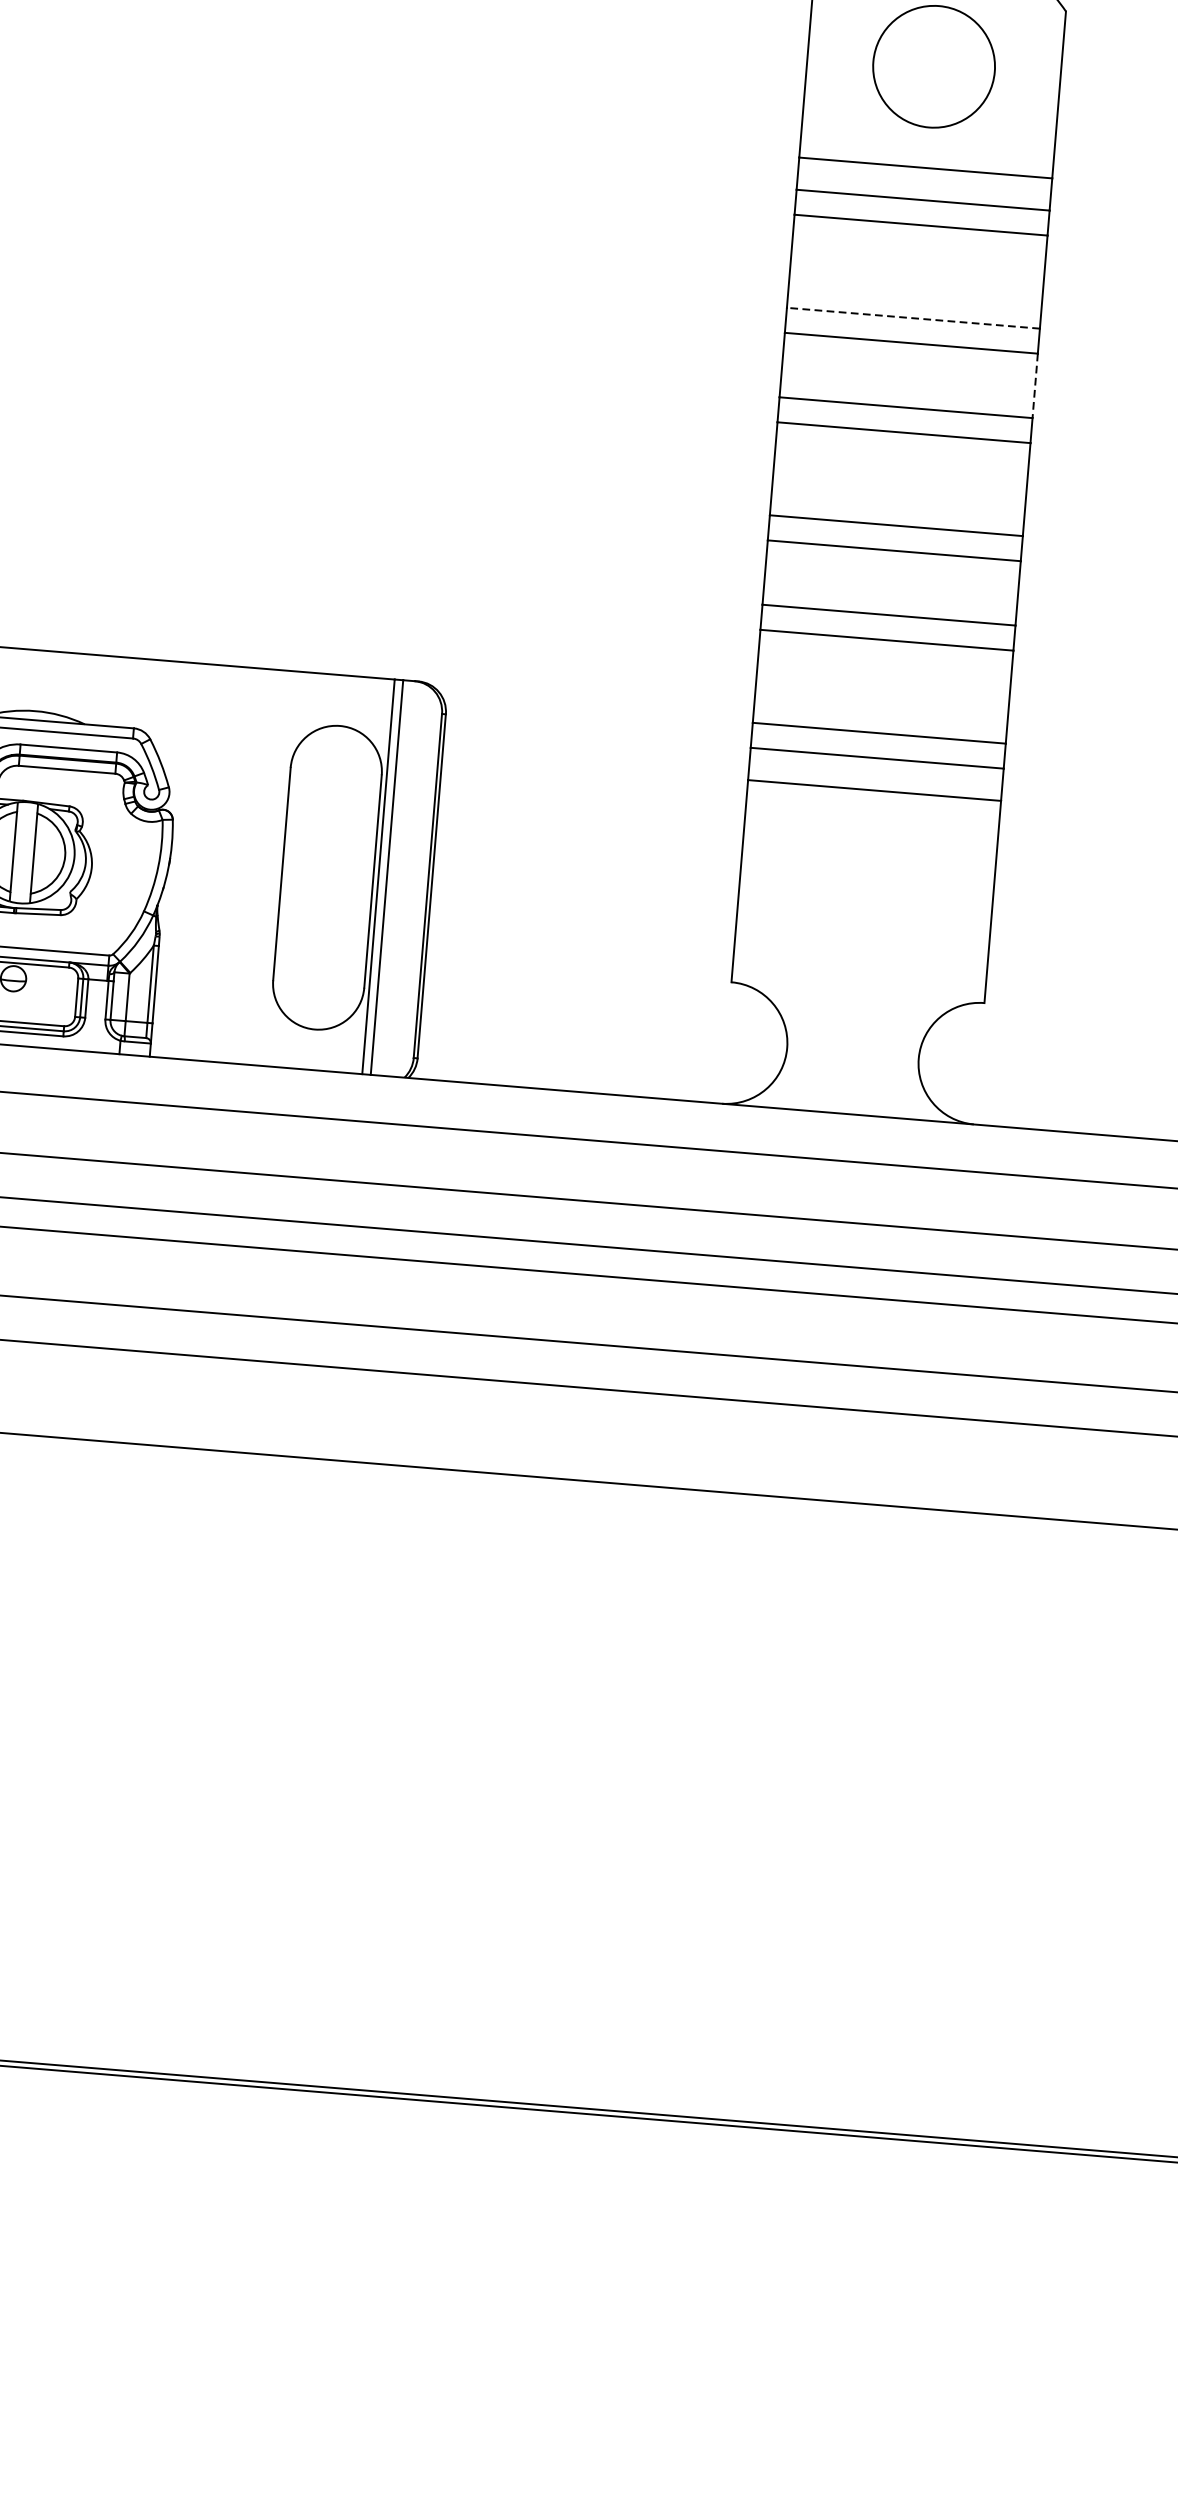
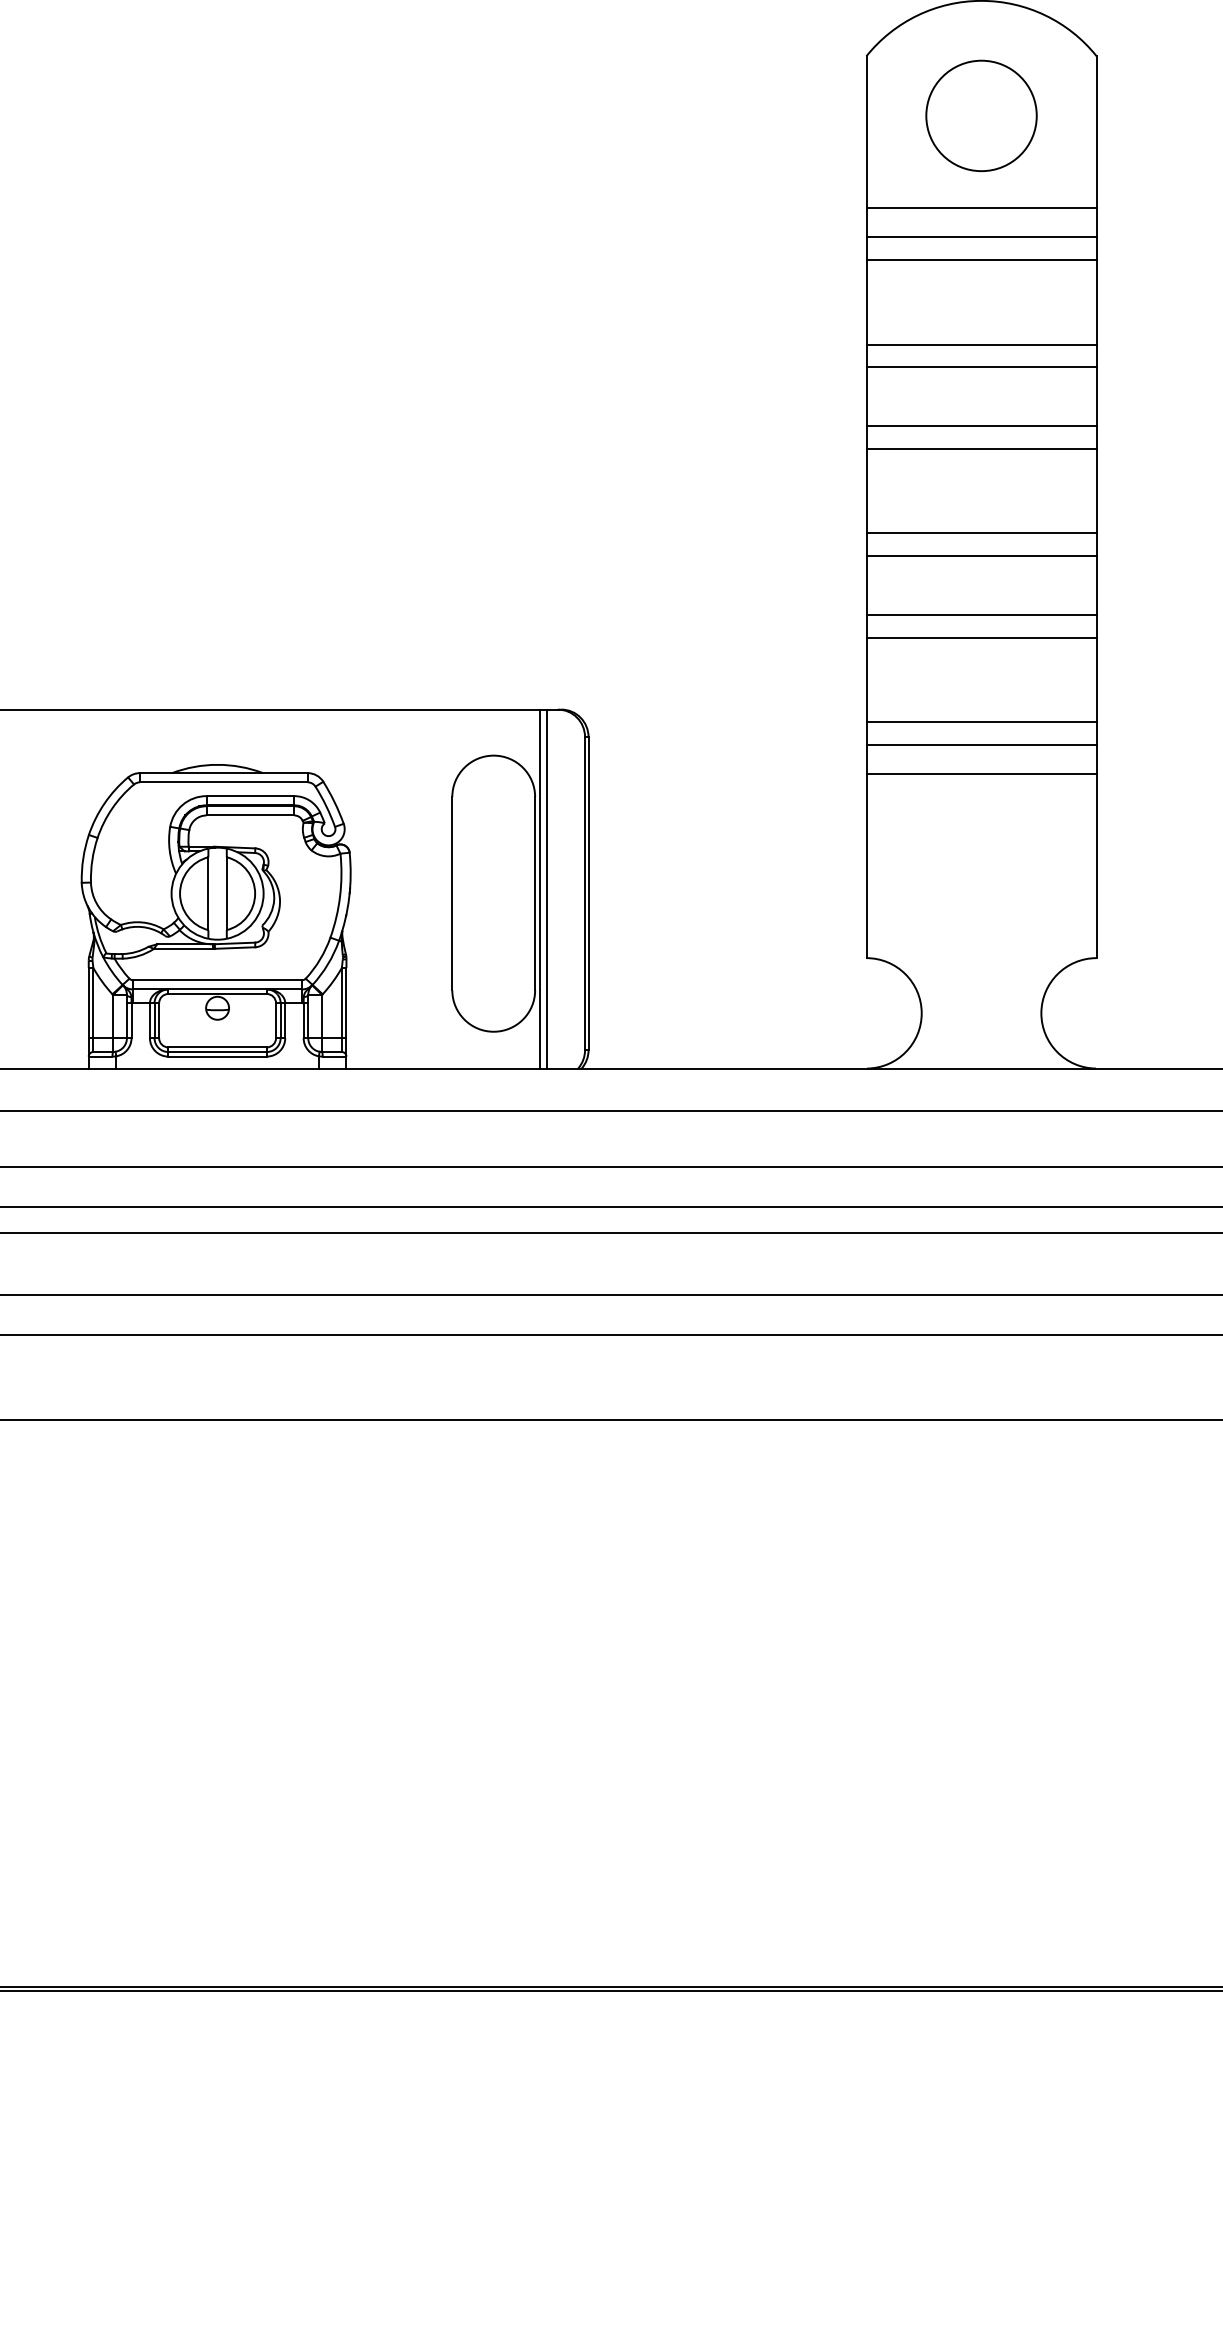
line: (913, 318) -> (981, 344), dashed -> solid
line: (1035, 386) -> (1096, 397), dashed -> solid

